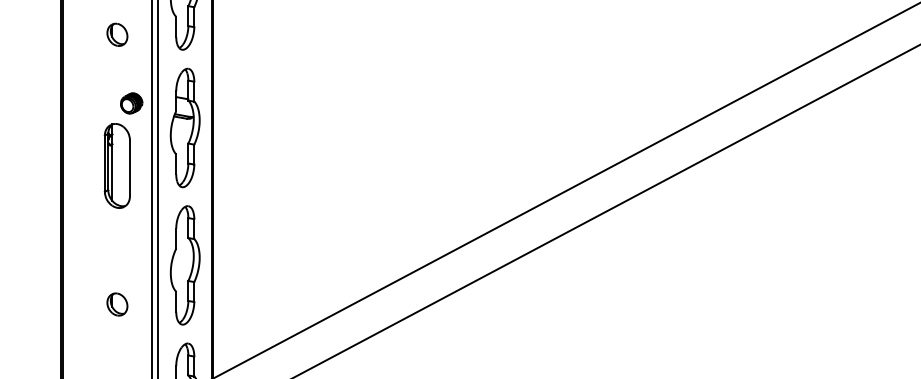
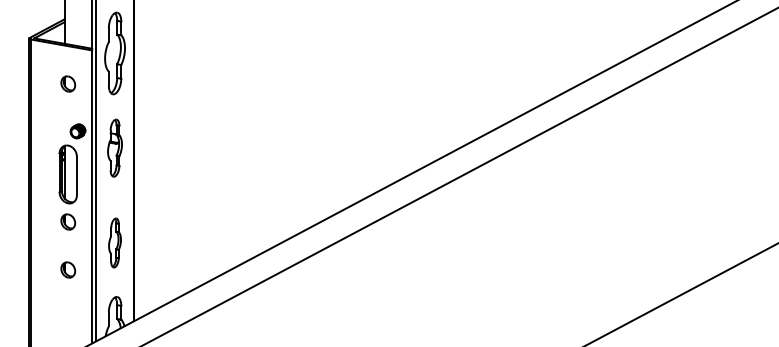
part: (184, 126) -> (114, 147), size x0.7
part: (117, 234) -> (68, 221), added
part: (184, 264) -> (114, 242), size x0.6

